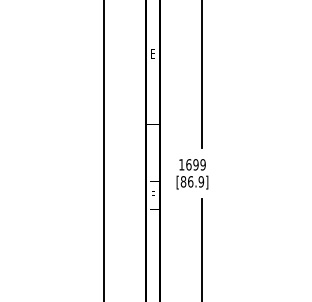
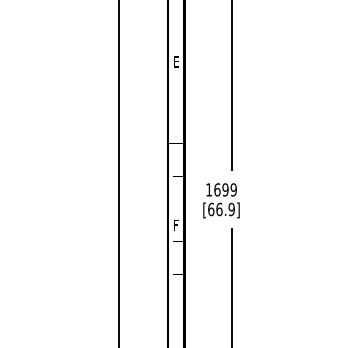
text: (183, 180) -> (211, 208), [86.9] -> [66.9]

